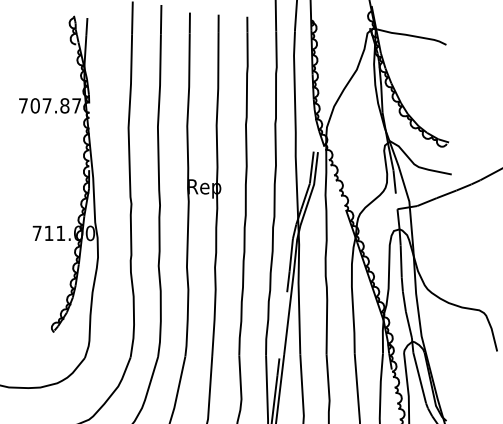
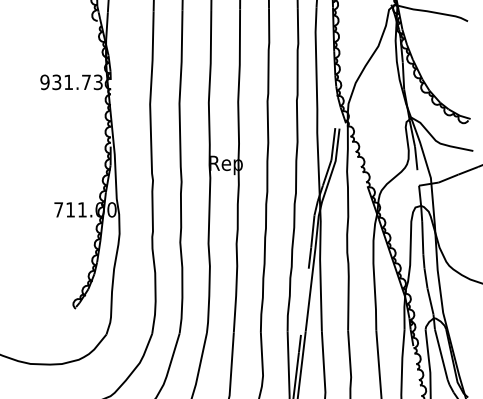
text: (49, 105) -> (71, 81), 707.87 -> 931.73

